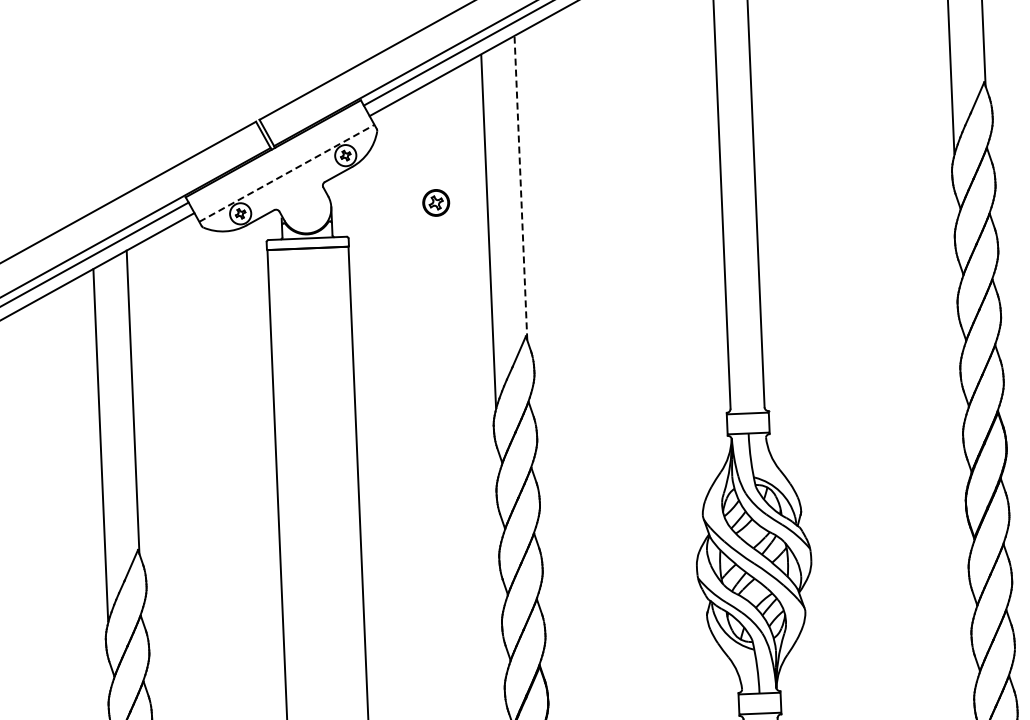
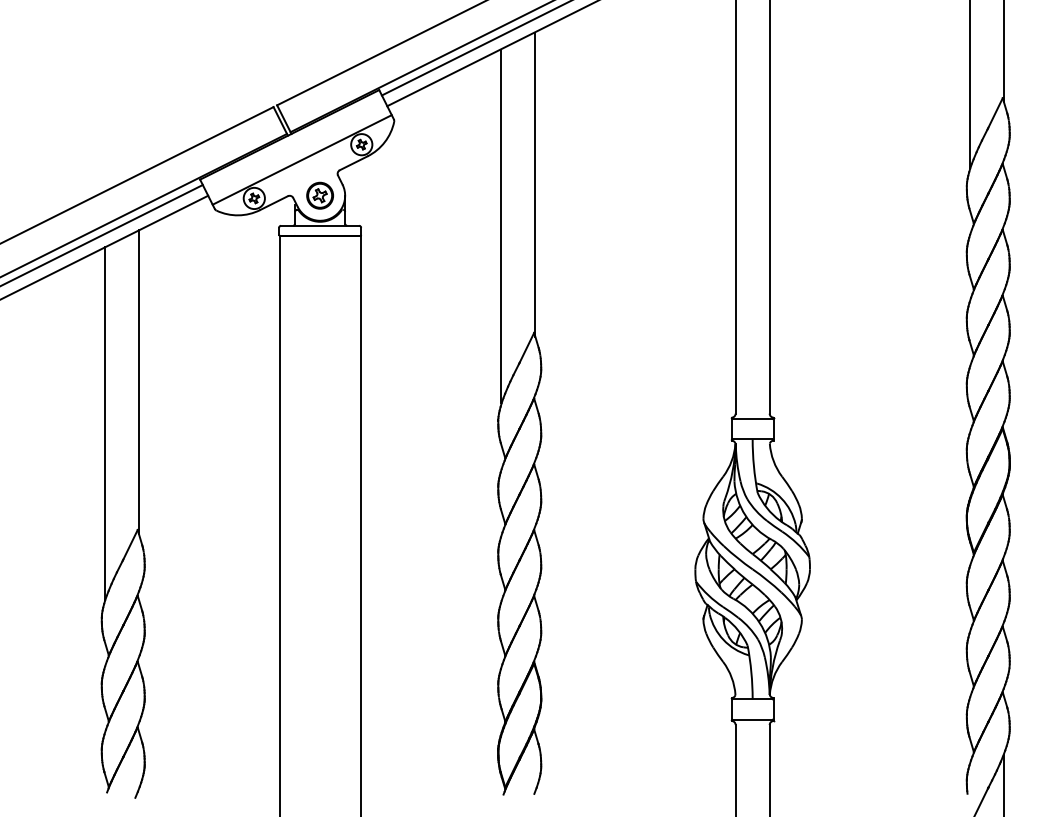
line: (287, 172) -> (302, 159), dashed -> solid
line: (521, 189) -> (535, 185), dashed -> solid
part: (435, 202) -> (319, 195), moved

